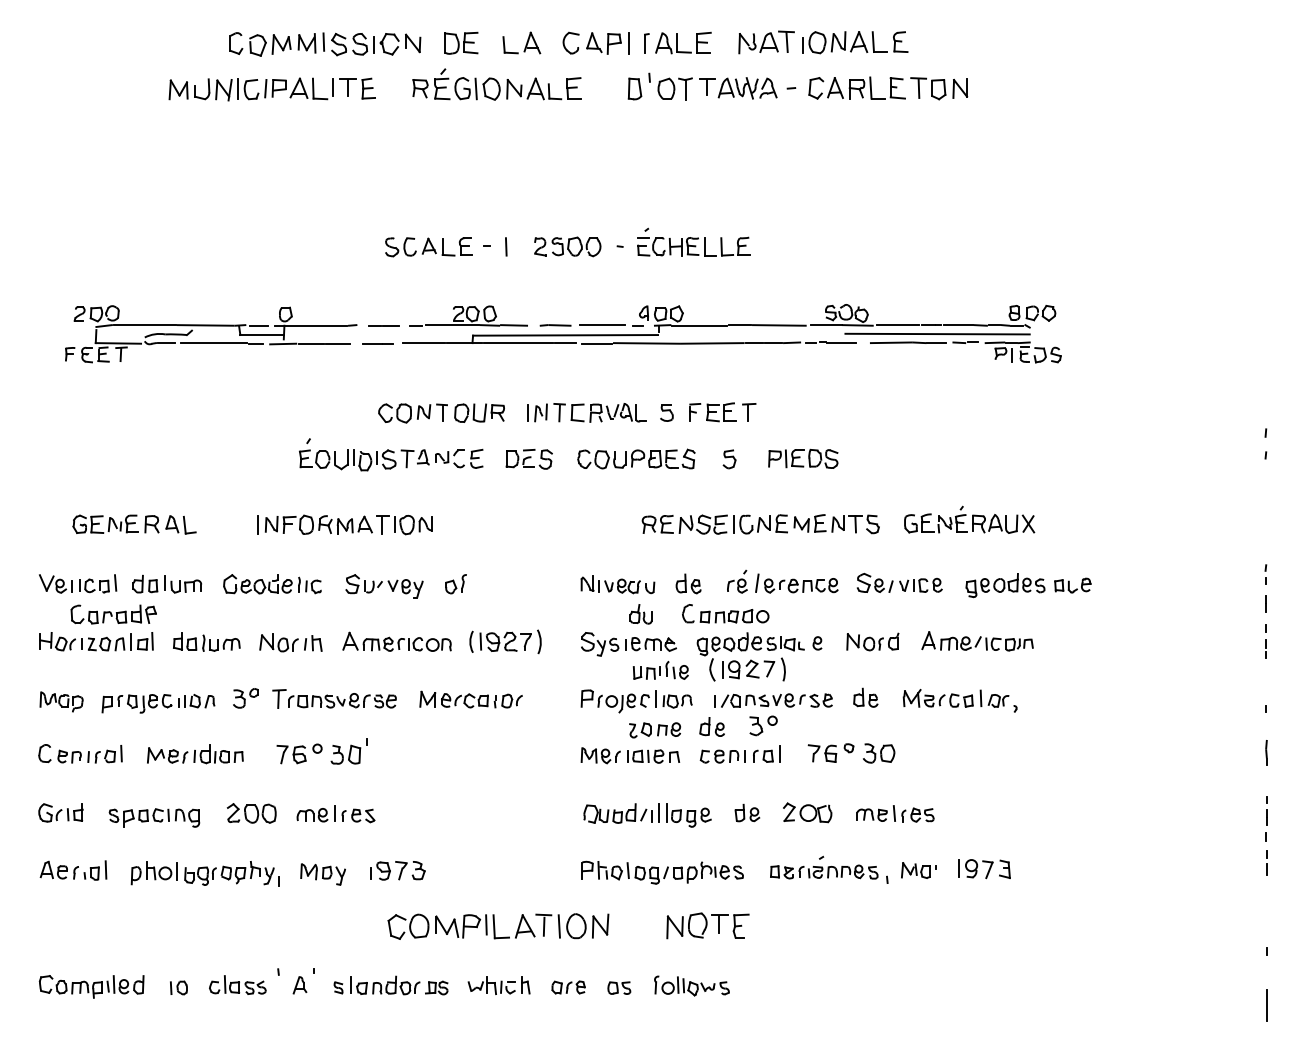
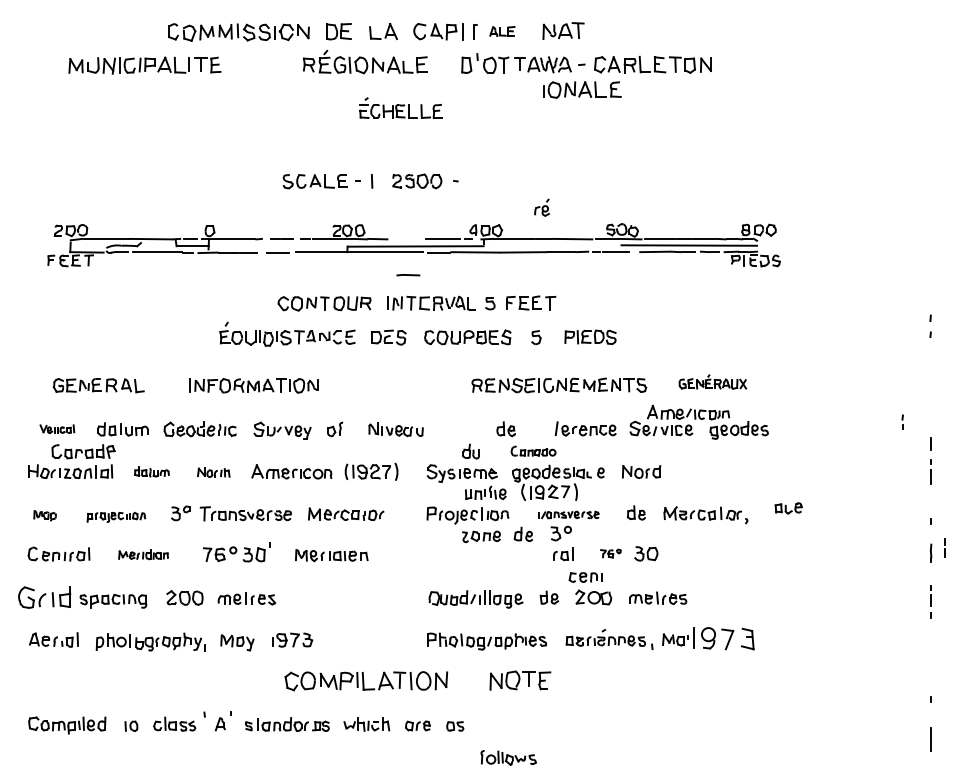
part: (683, 42) -> (502, 31), size x0.6
part: (855, 42) -> (582, 89), moved
part: (271, 89) -> (144, 65), moved
part: (693, 241) -> (400, 107), moved
line: (555, 325) -> (408, 275), moved
part: (969, 519) -> (712, 381), size x0.7
part: (1265, 574) -> (902, 422), moved
part: (737, 581) -> (542, 207), moved
part: (78, 583) -> (57, 428), size x0.6
part: (617, 584) -> (395, 429), moved
part: (1072, 585) -> (788, 508), moved
part: (725, 613) -> (533, 450), size x0.7
part: (206, 641) -> (151, 471), size x0.7
part: (977, 641) -> (688, 412), moved
part: (290, 642) -> (213, 472), size x0.7
part: (773, 700) -> (568, 514), size x0.7
part: (61, 701) -> (45, 515), size x0.7
part: (158, 703) -> (116, 517), size x0.7
part: (830, 752) -> (610, 553), size x0.6
part: (195, 754) -> (143, 554), size x0.7
part: (630, 755) -> (331, 555), moved
part: (722, 756) -> (585, 577), moved
part: (60, 812) -> (44, 597), size x1.6
line: (1266, 863) -> (945, 548), moved
part: (984, 869) -> (723, 639), size x1.6
part: (691, 985) -> (508, 757), moved

